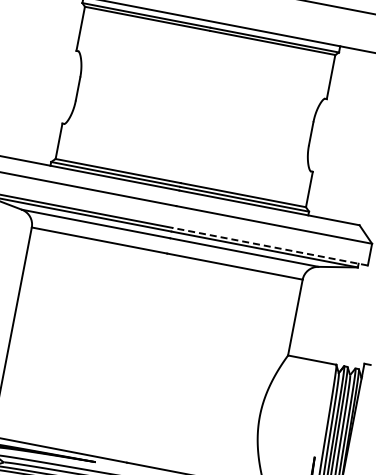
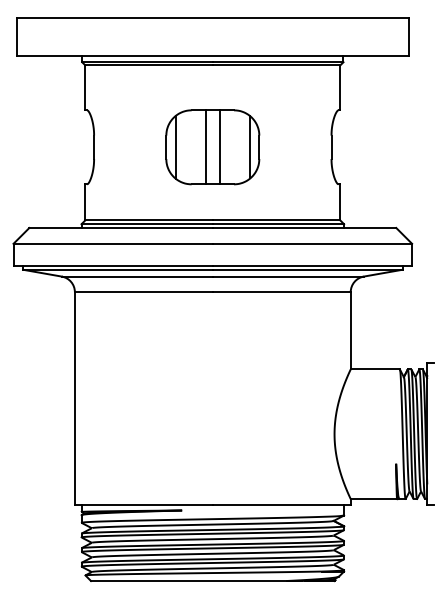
part: (194, 111) -> (212, 147), added
line: (270, 246) -> (312, 265), dashed -> solid

